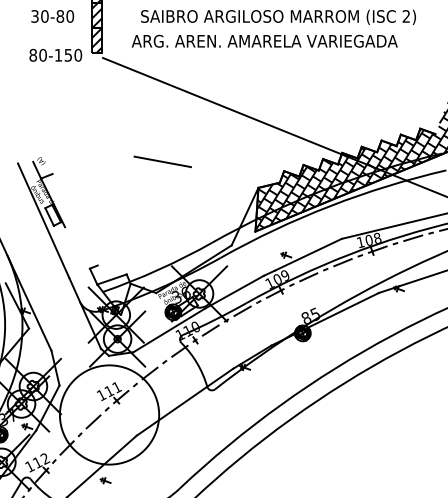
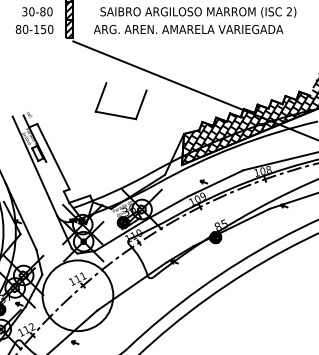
text: (55, 55) -> (34, 29), moved
line: (141, 136) -> (100, 97), added
line: (198, 146) -> (141, 104), added
line: (75, 219) -> (53, 156), added

